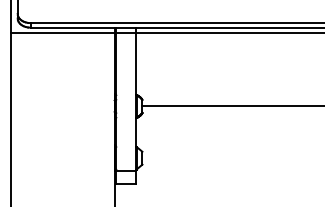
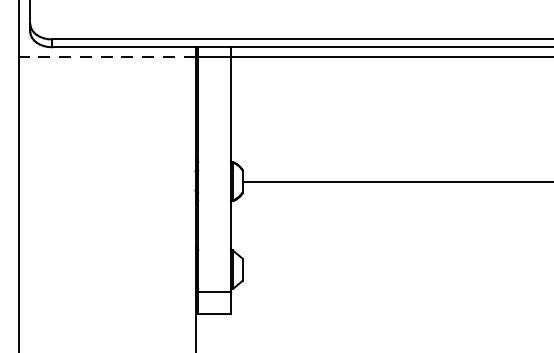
line: (62, 33) -> (106, 57), solid -> dashed

